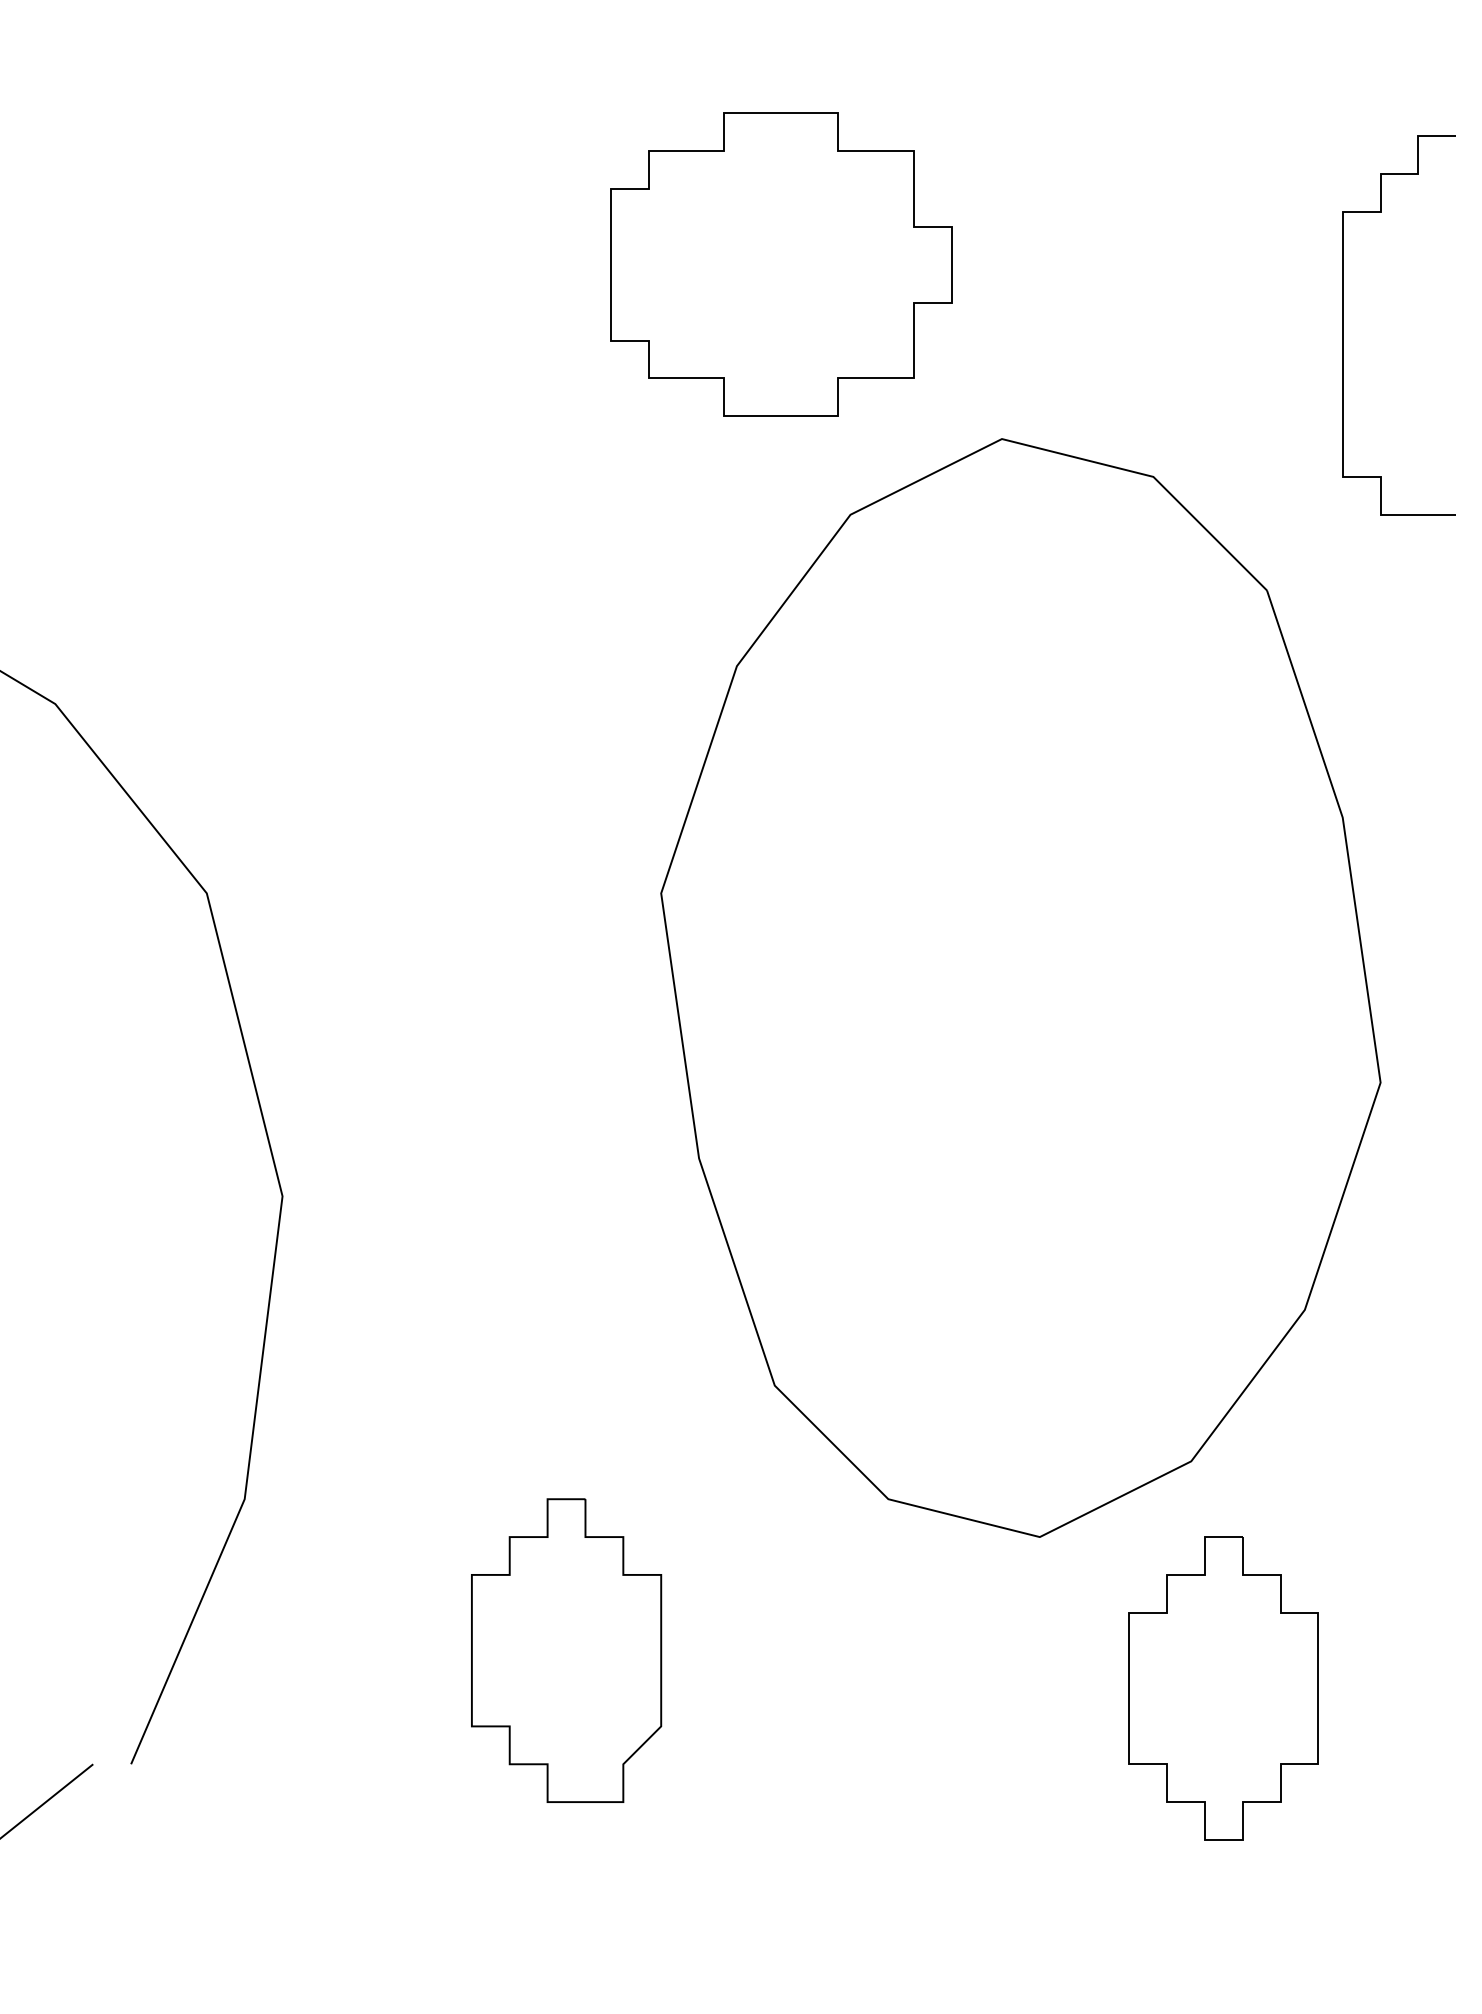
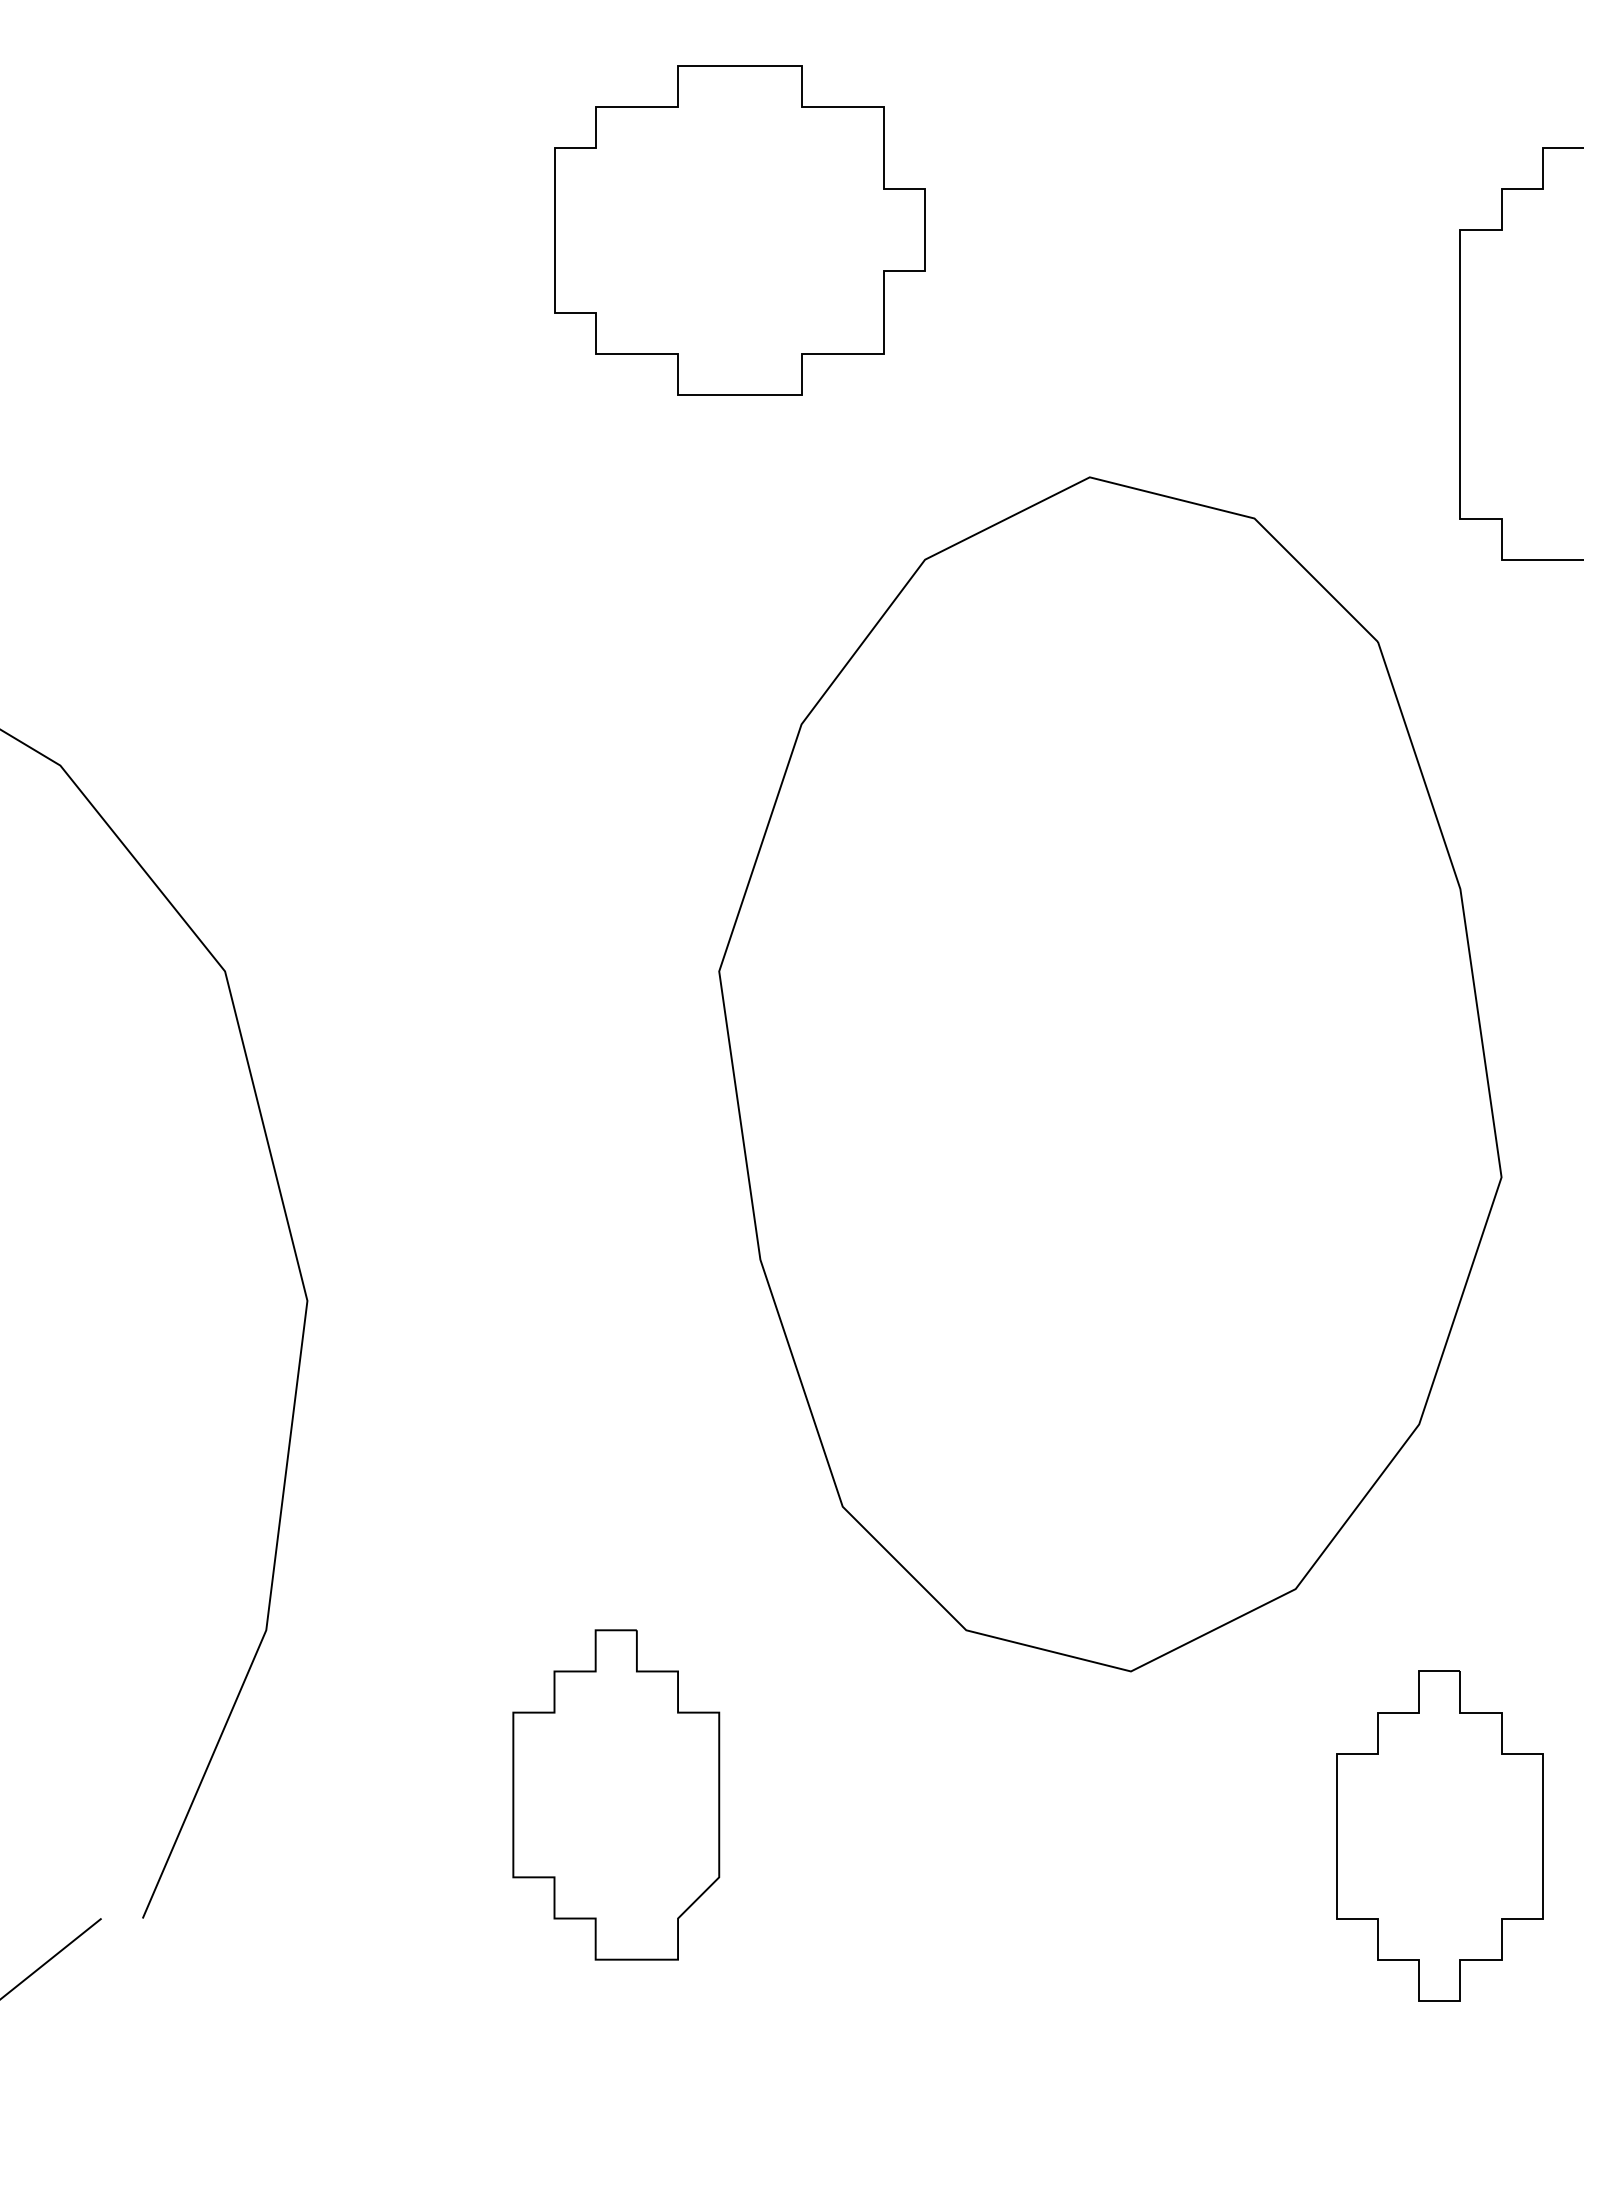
part: (781, 264) -> (740, 229), moved
part: (1223, 1688) -> (1439, 1836), moved

